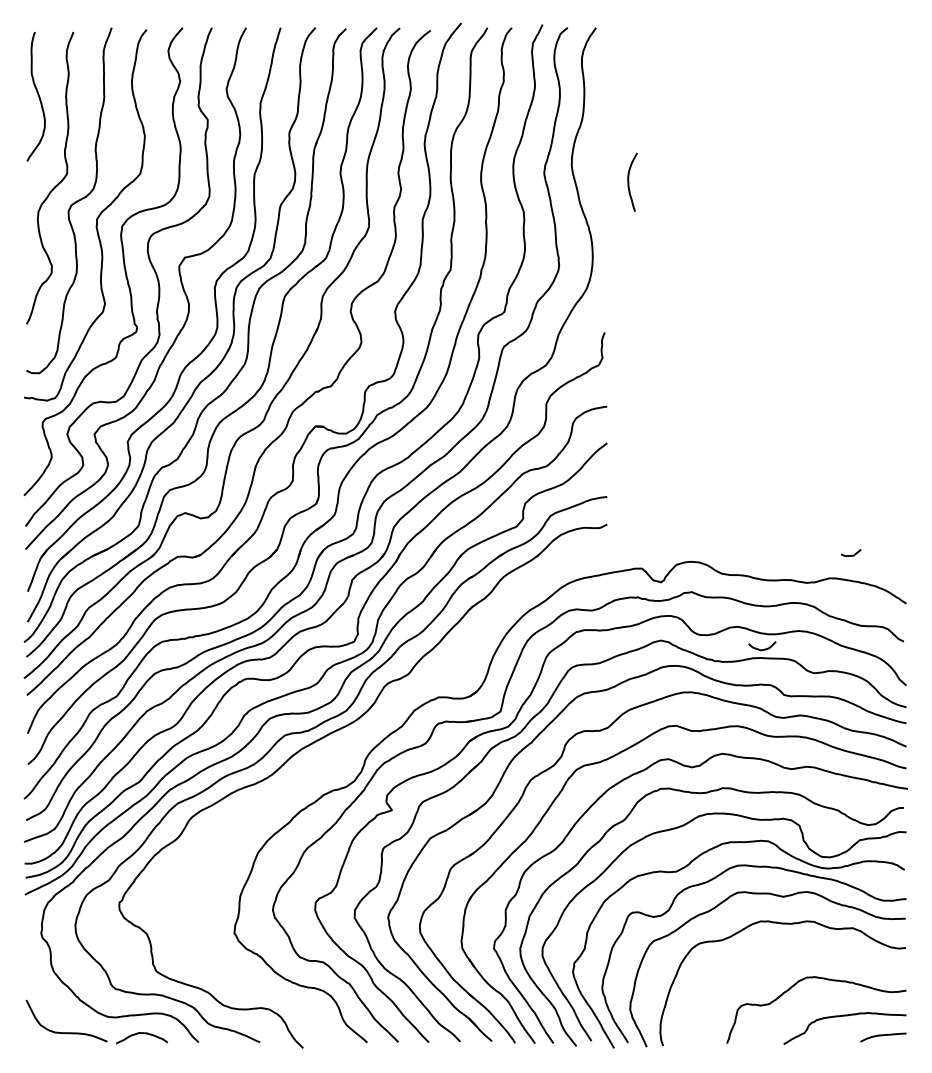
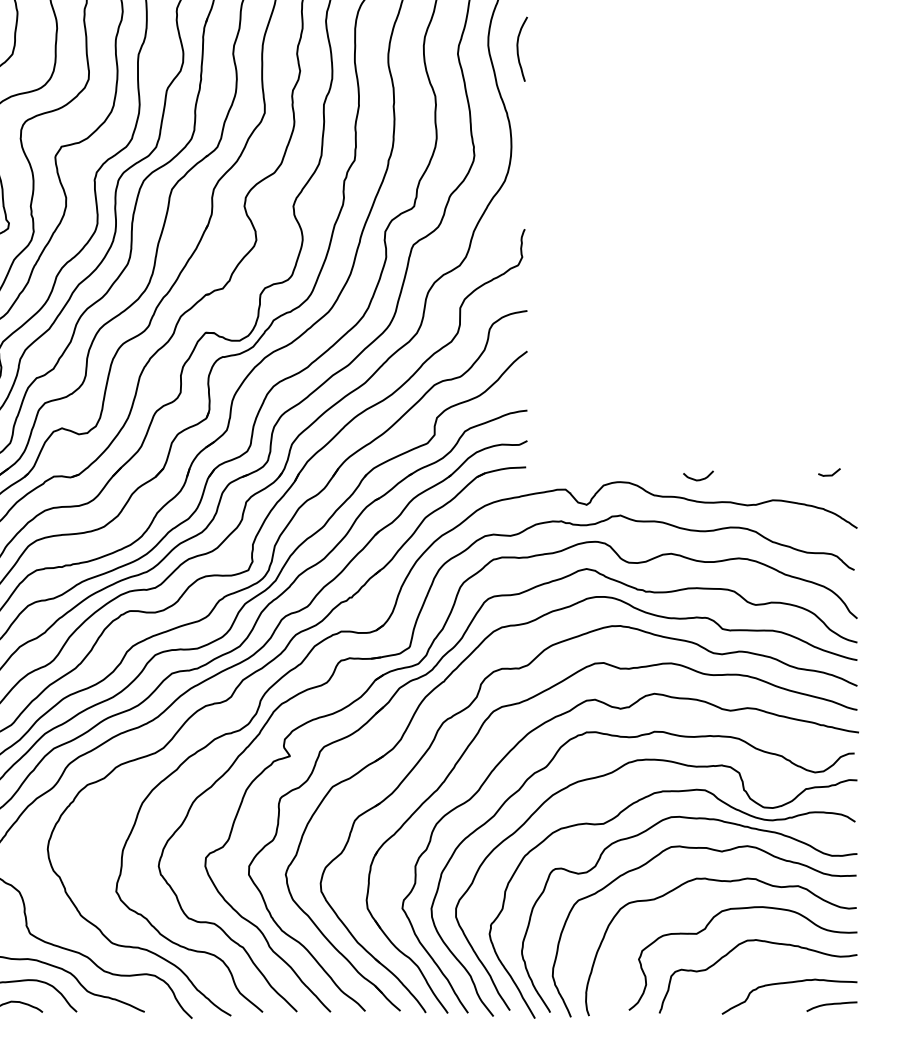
curve: (629, 181) -> (518, 48), moved
line: (851, 555) -> (829, 475), moved
curve: (764, 648) -> (700, 478), moved
part: (339, 757) -> (232, 697), added
curve: (769, 967) -> (706, 929), added

